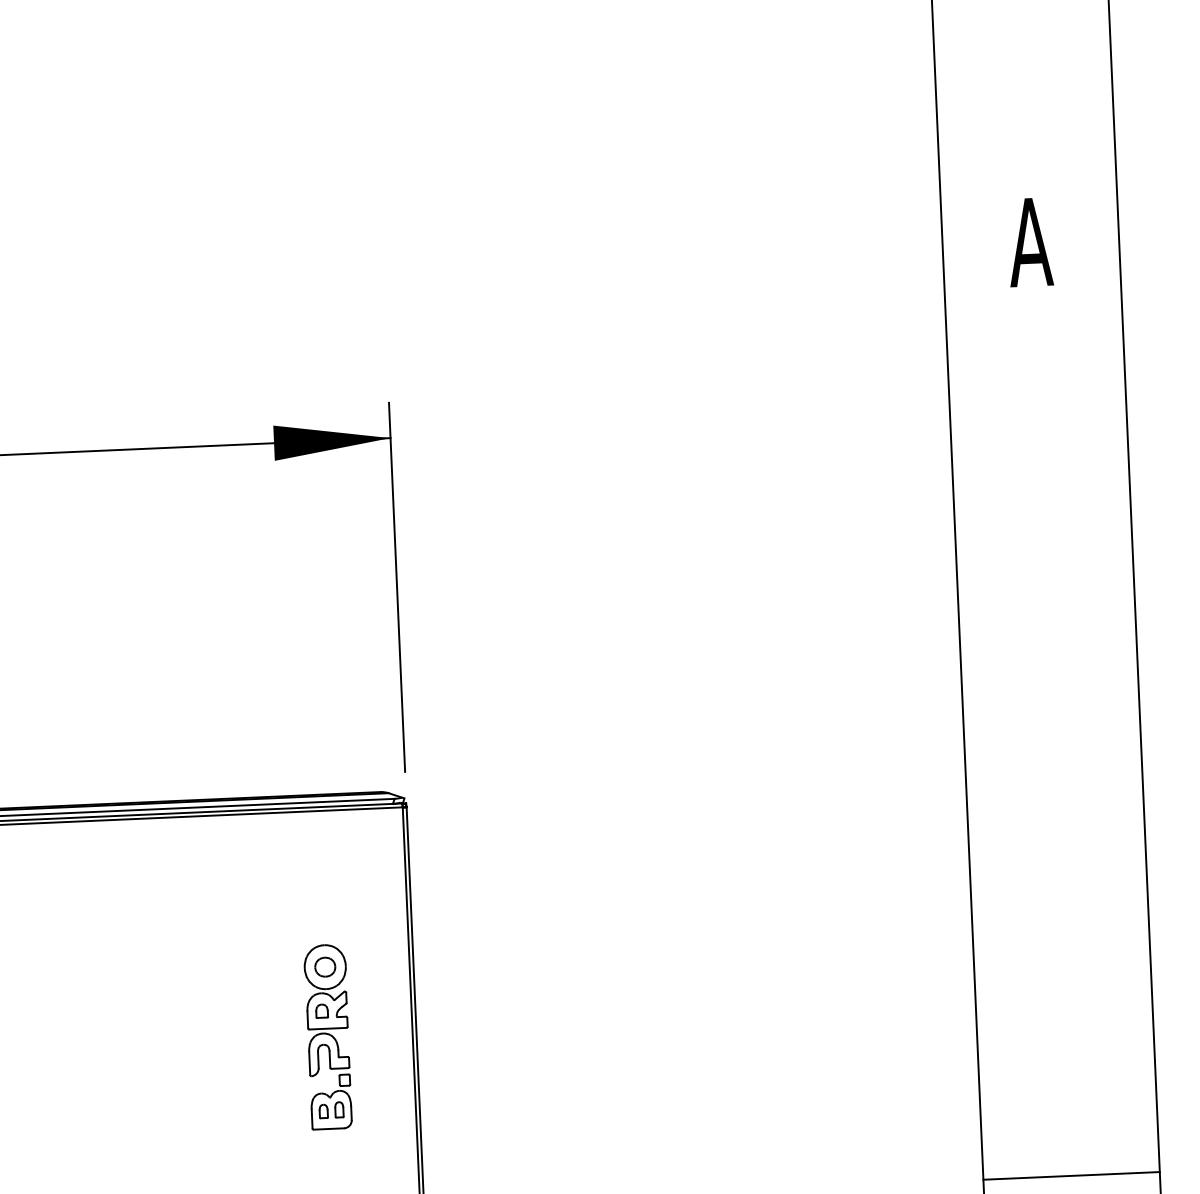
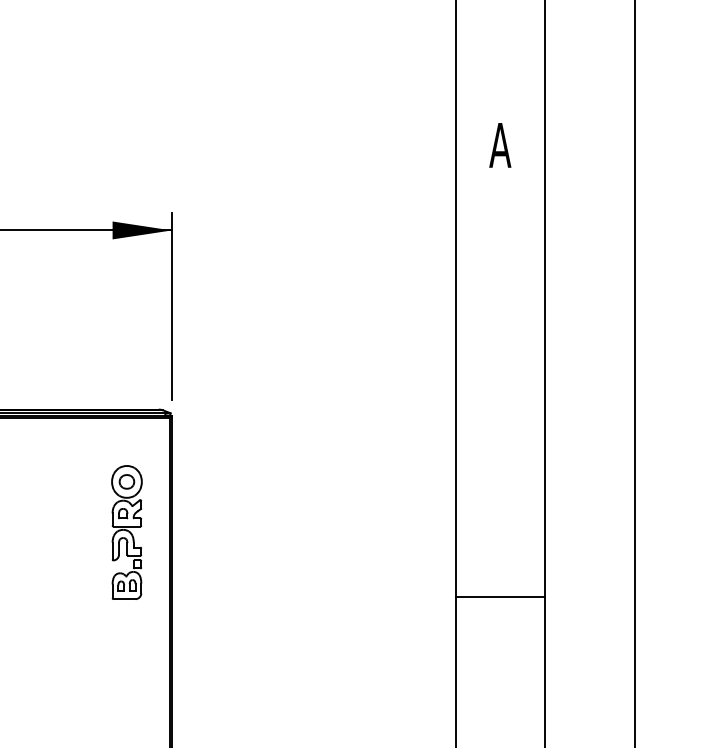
part: (327, 1036) -> (126, 532), size x1.43
line: (1071, 1176) -> (500, 597), moved

